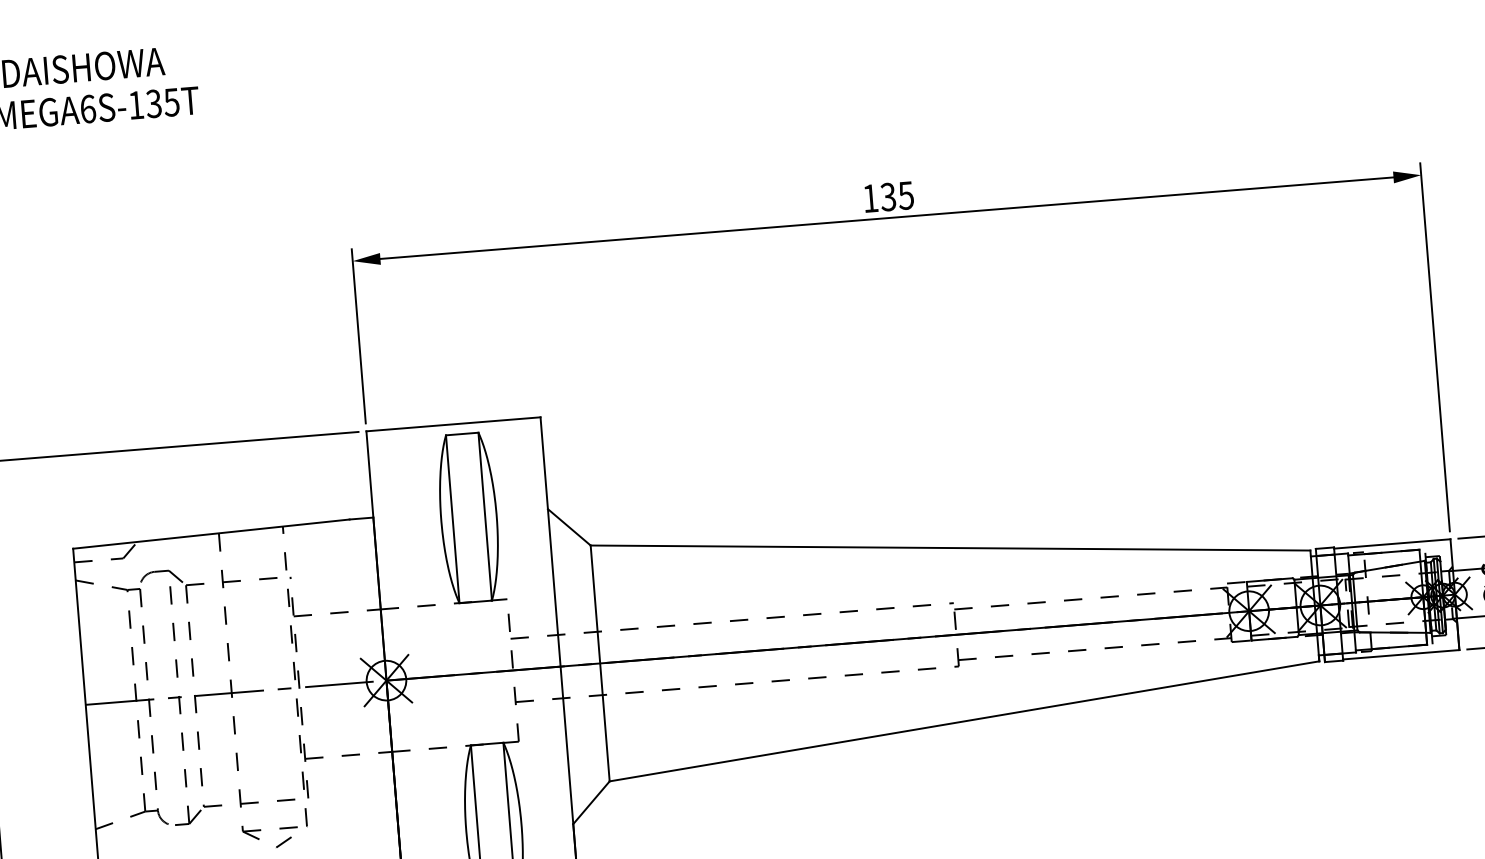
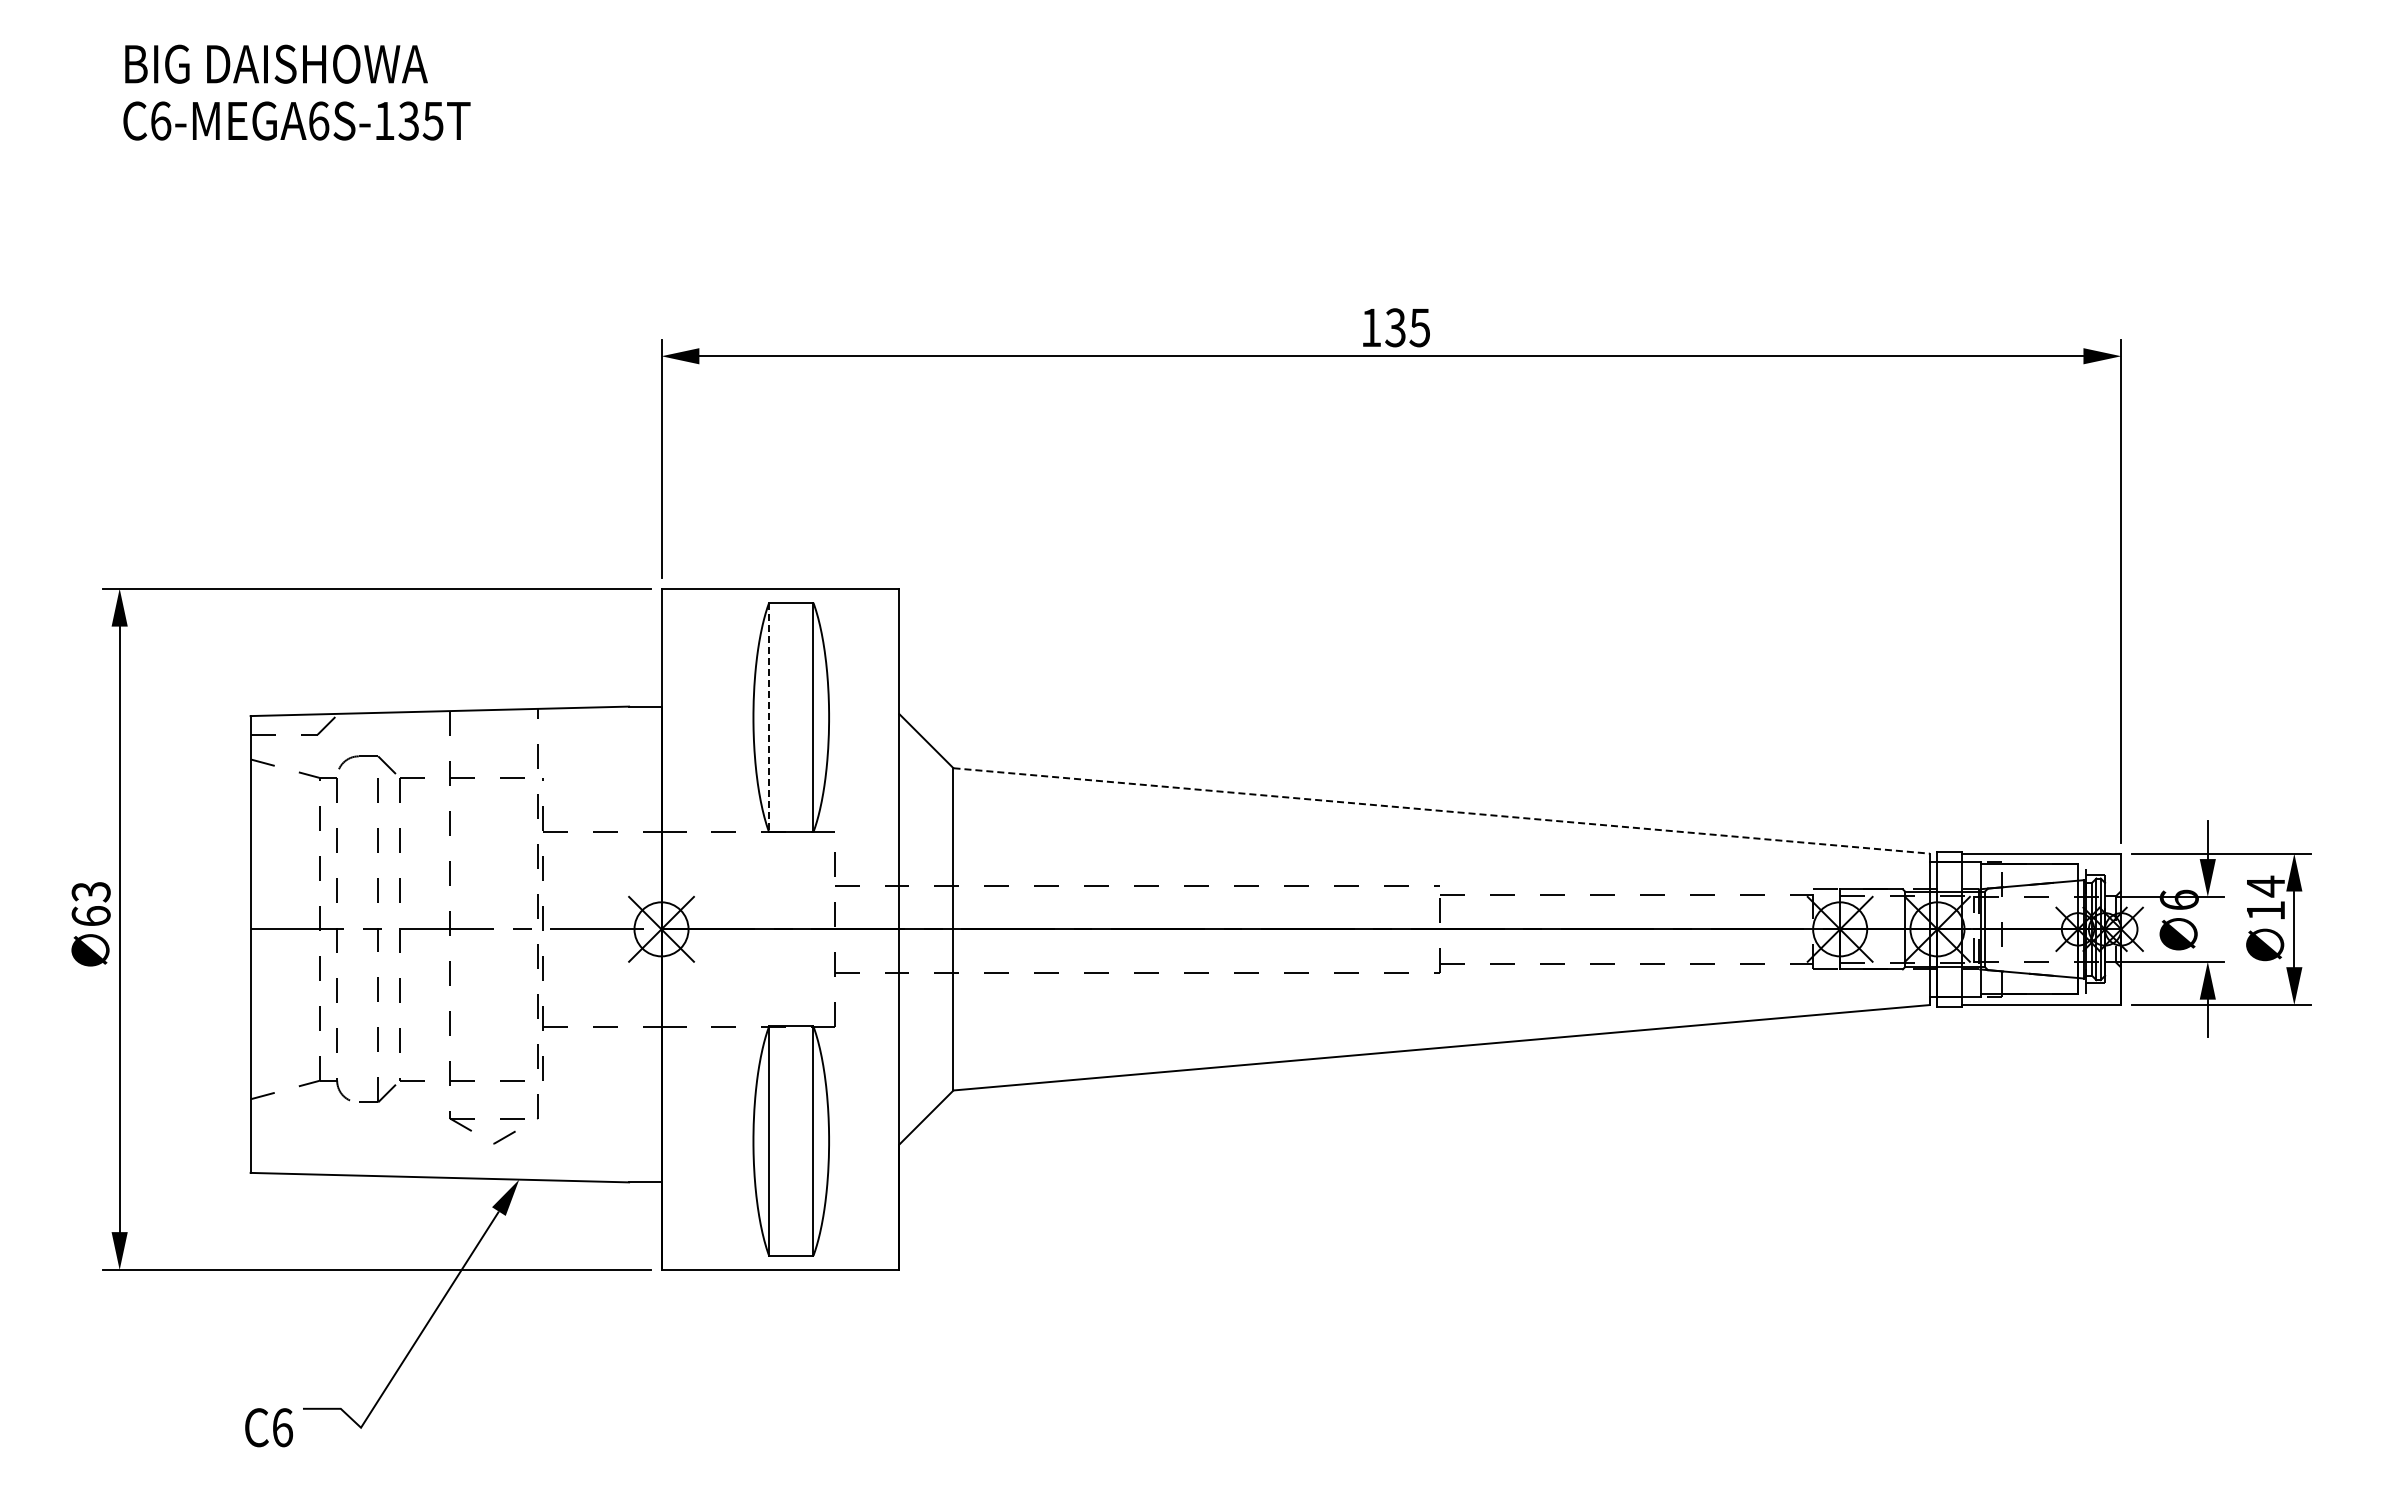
line: (453, 519) -> (769, 717), solid -> dashed
line: (951, 548) -> (1442, 811), solid -> dashed

